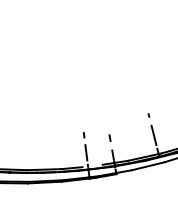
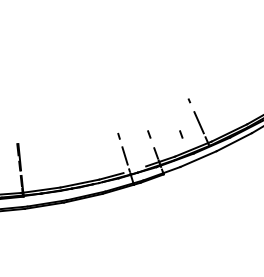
line: (137, 142) -> (181, 134), added

